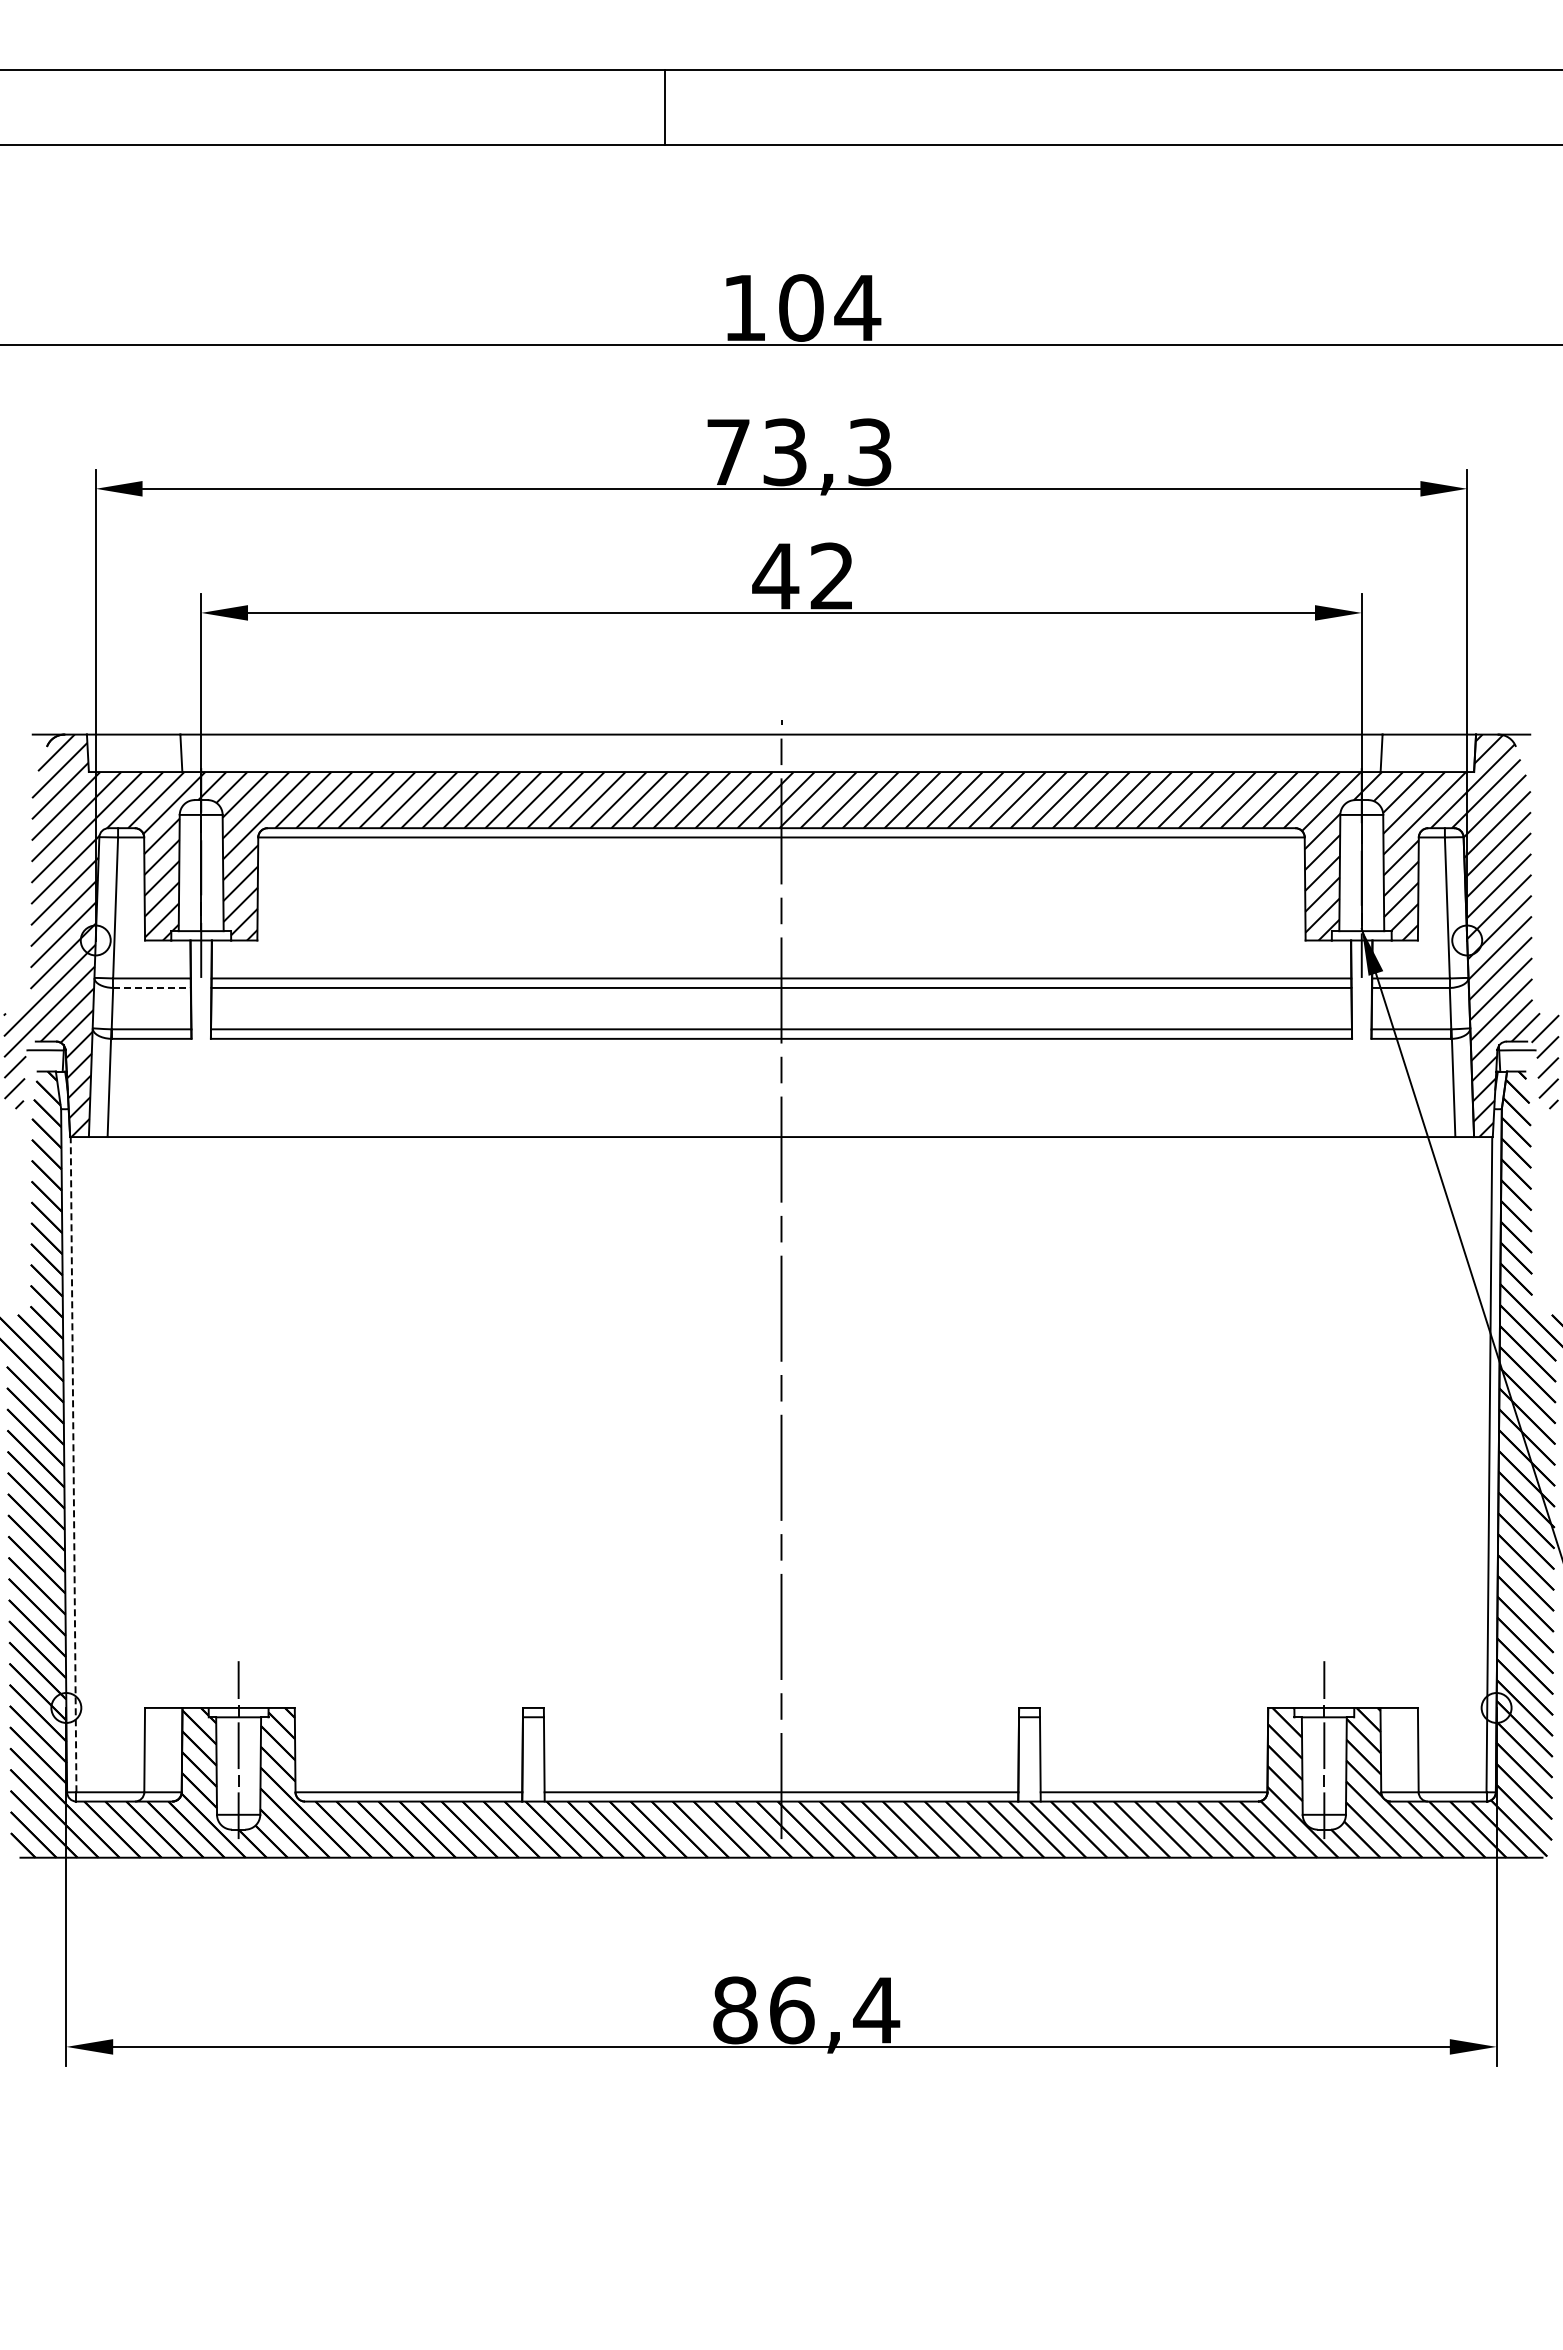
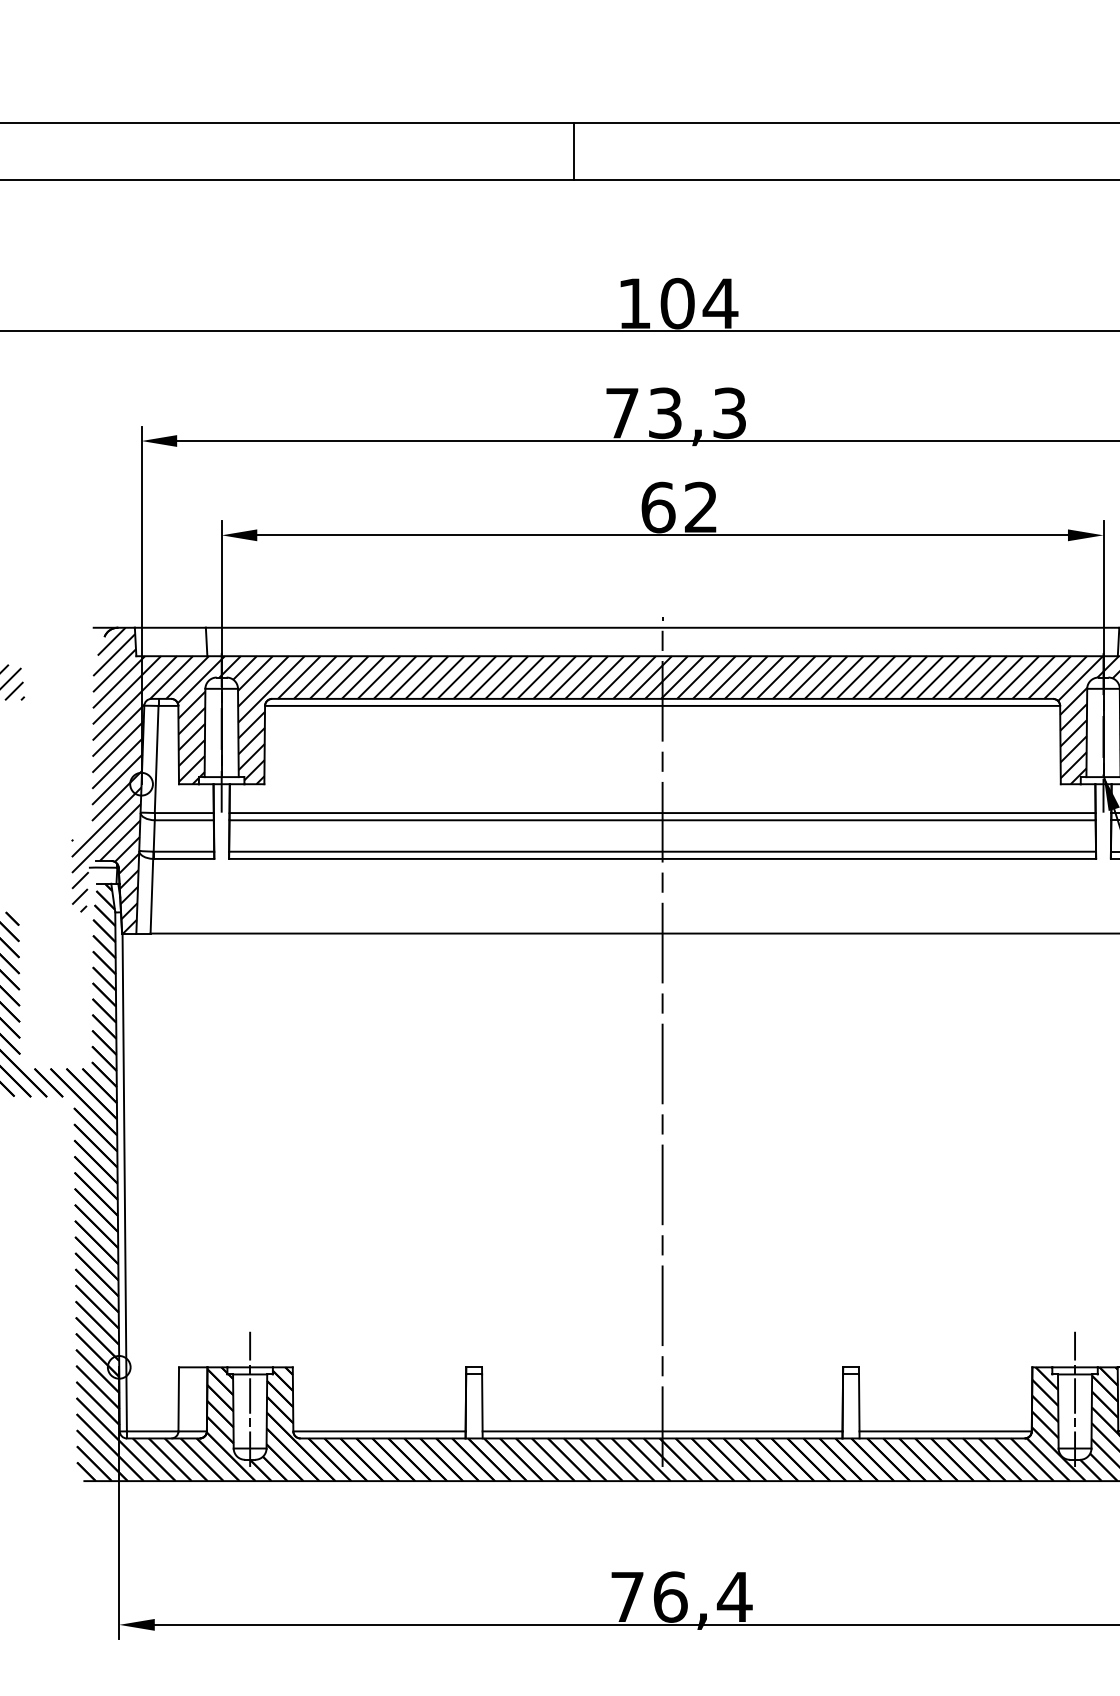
text: (775, 576) -> (658, 507), 42 -> 62
line: (151, 987) -> (183, 819), dashed -> solid
line: (73, 1464) -> (124, 1182), dashed -> solid
text: (735, 2010) -> (627, 1597), 86,4 -> 76,4

